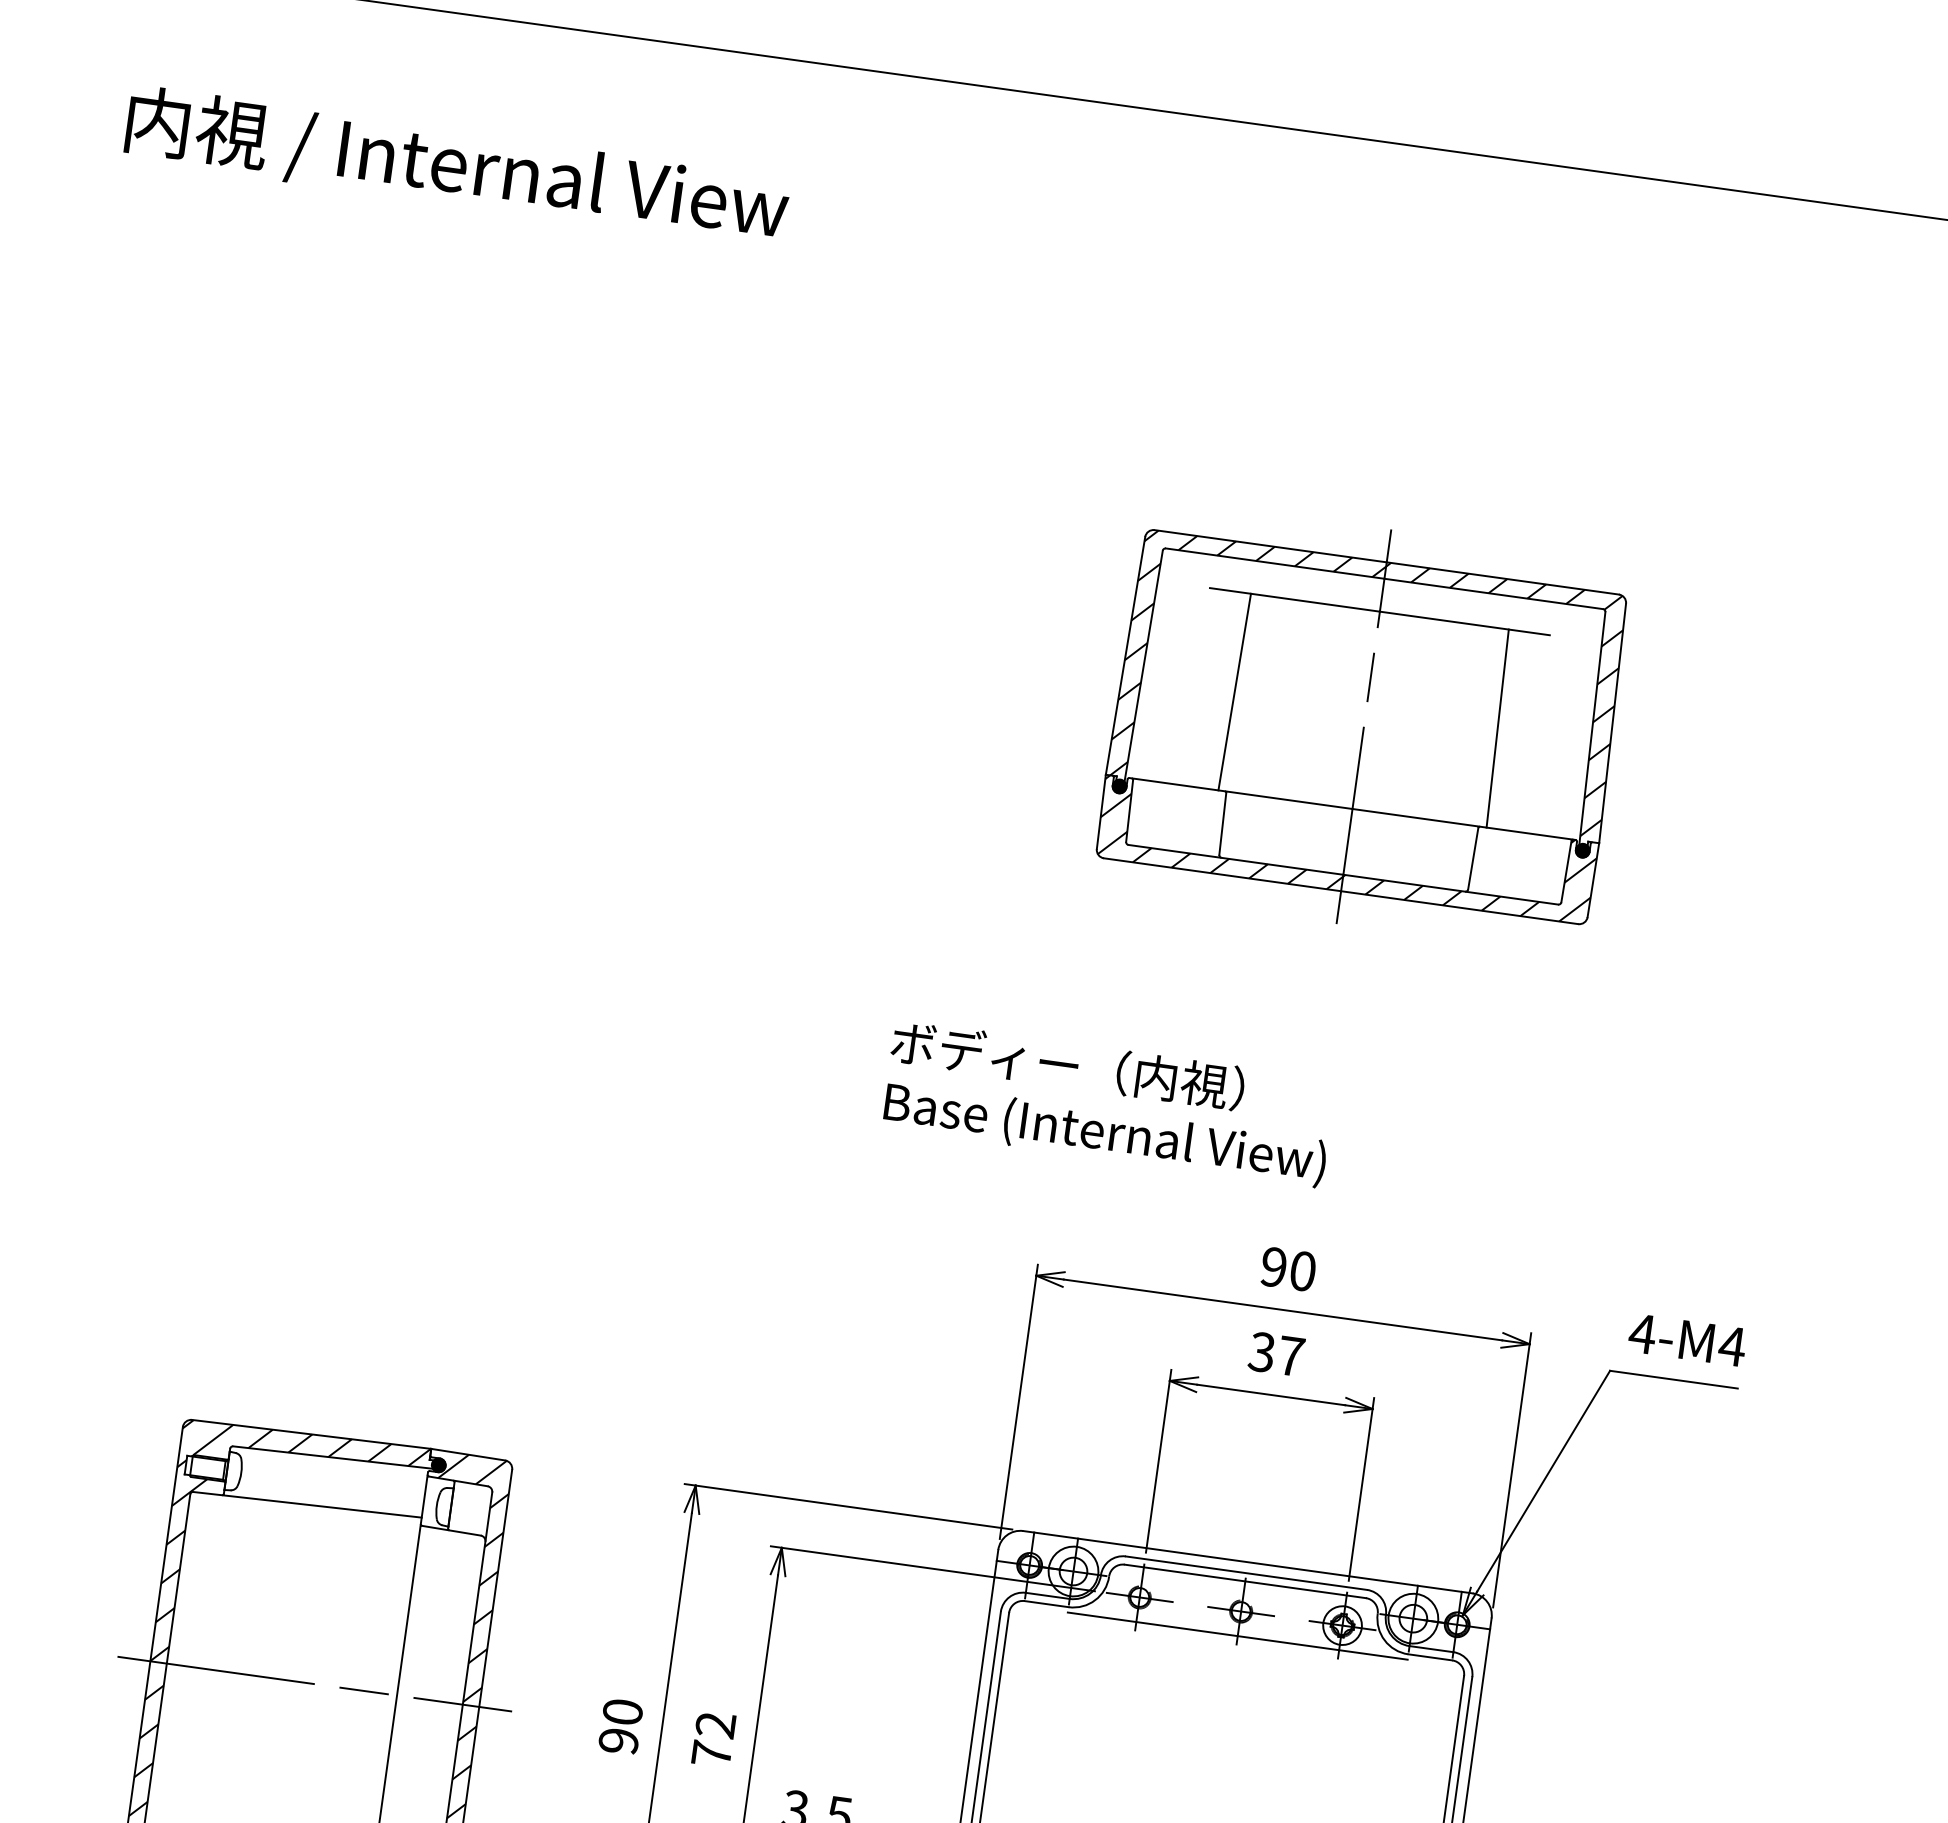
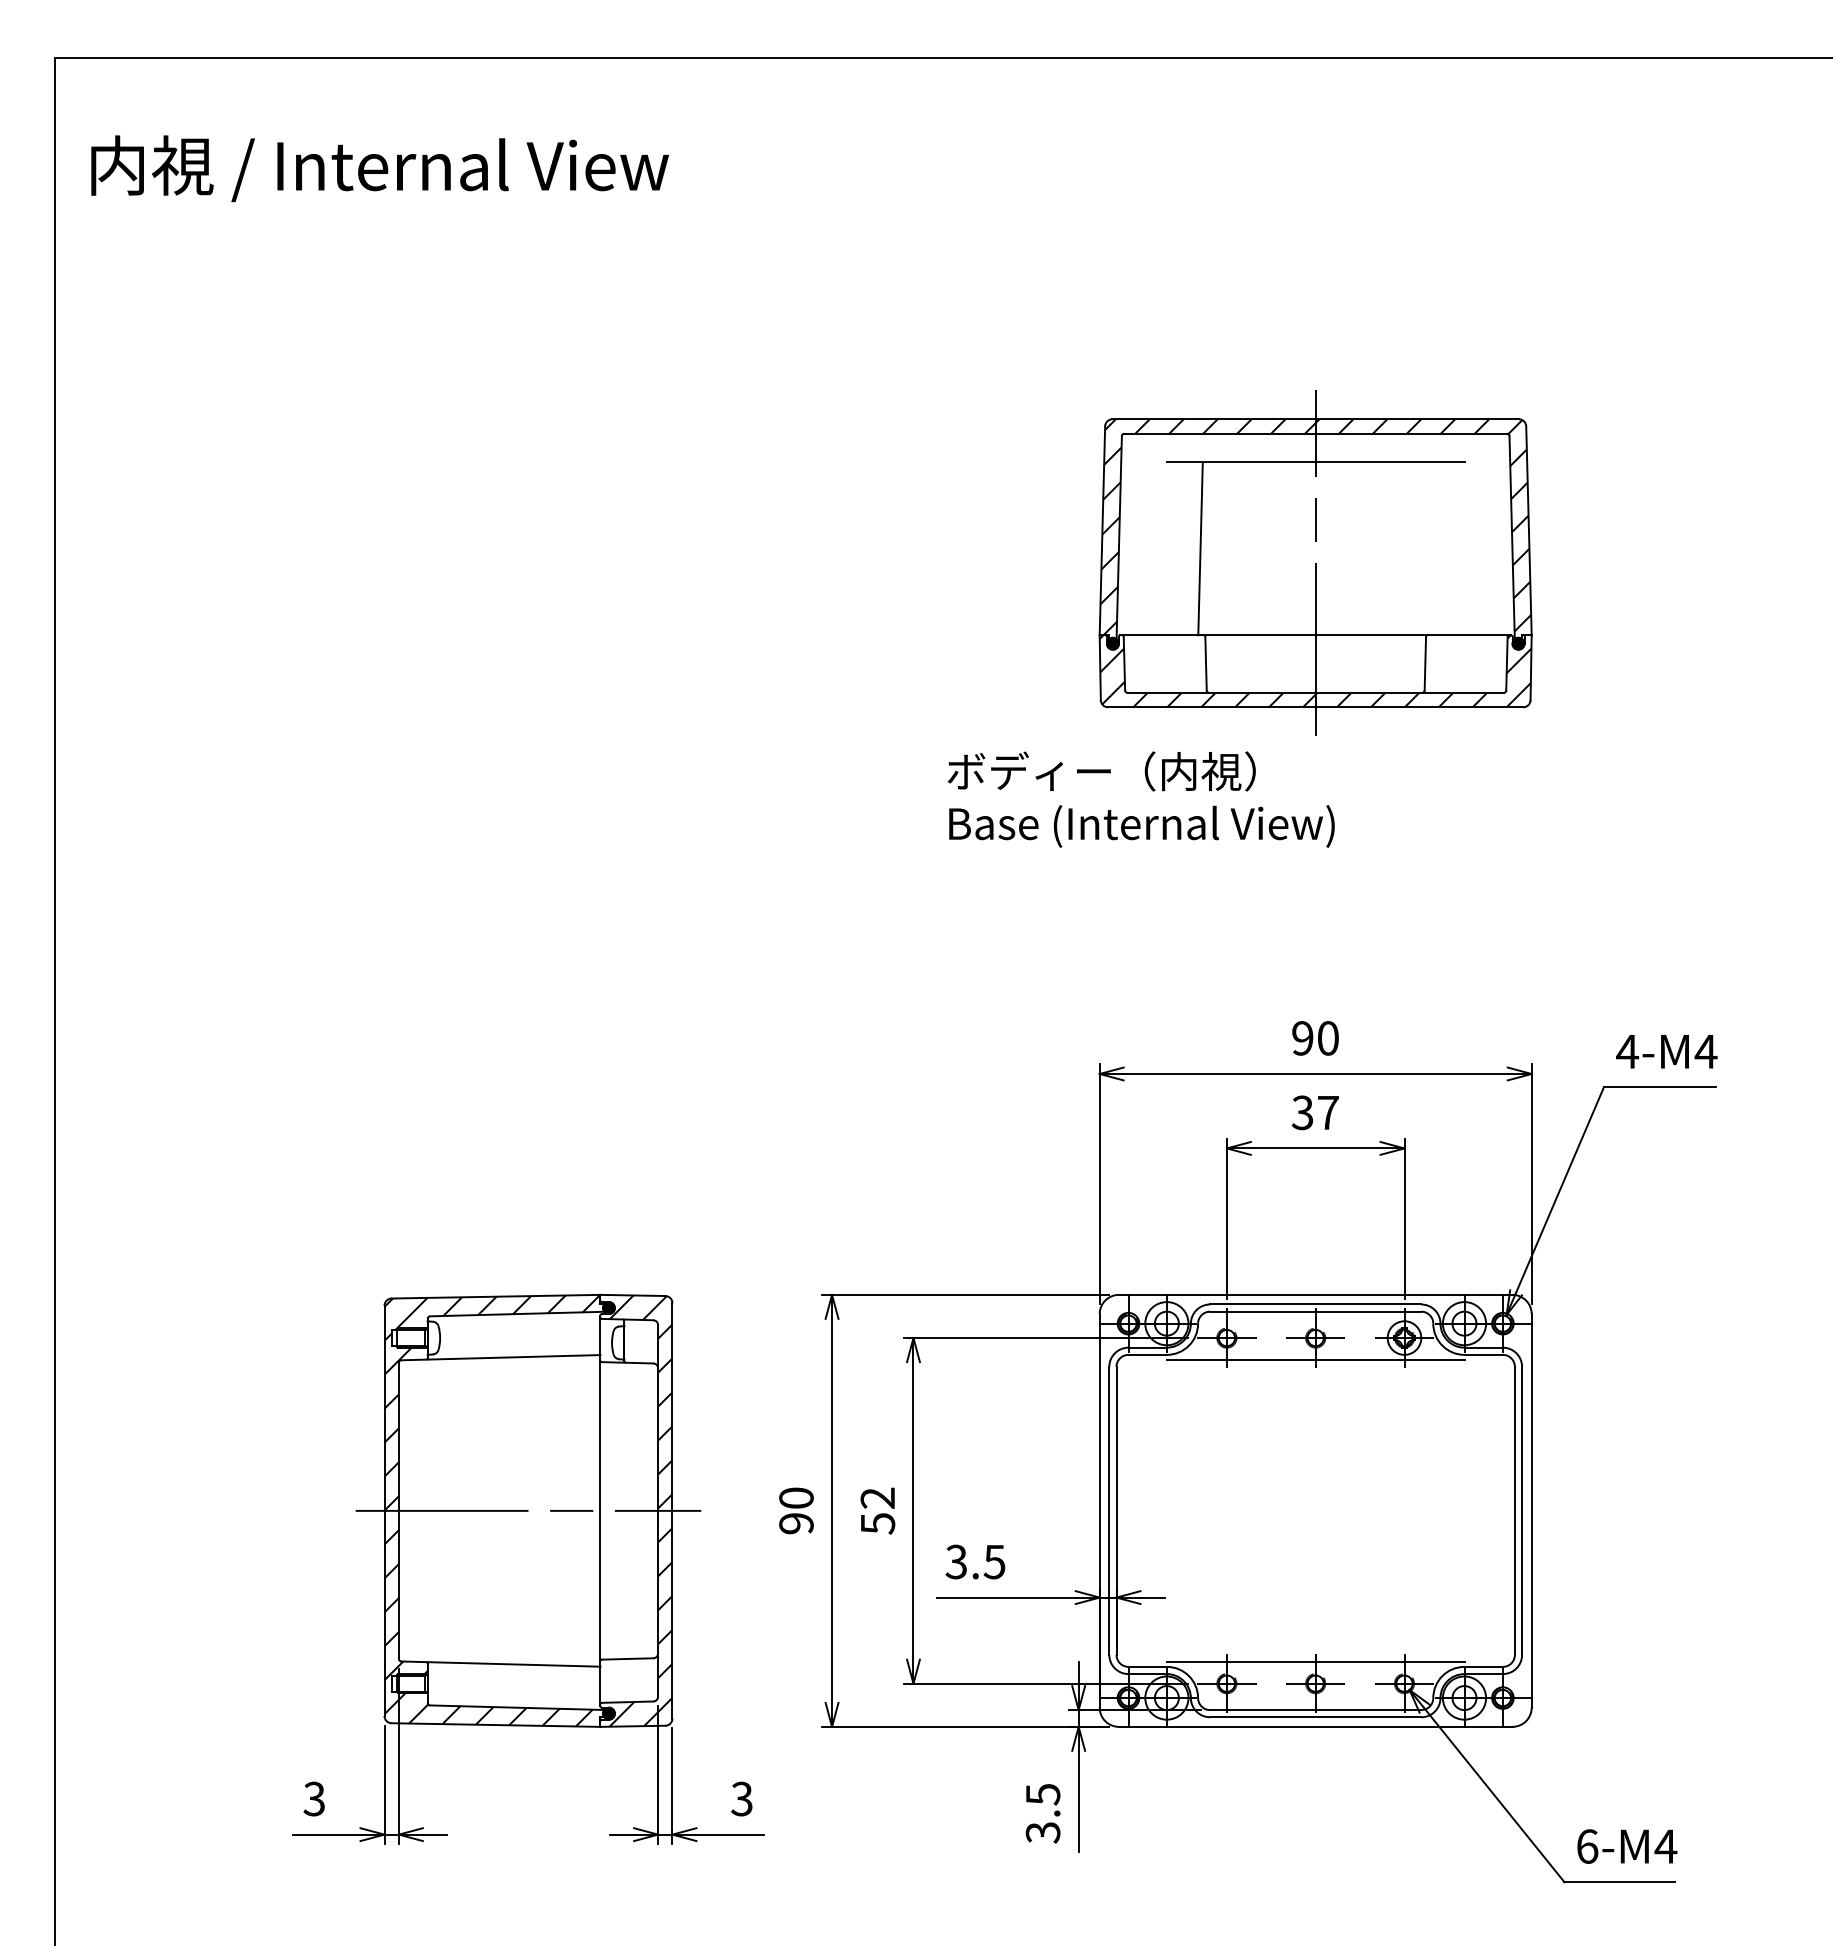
text: (456, 166) -> (379, 168), moved
line: (1497, 728) -> (1430, 548), removed
text: (1107, 1103) -> (1140, 799), moved
text: (712, 1754) -> (878, 1523), 72 -> 52

